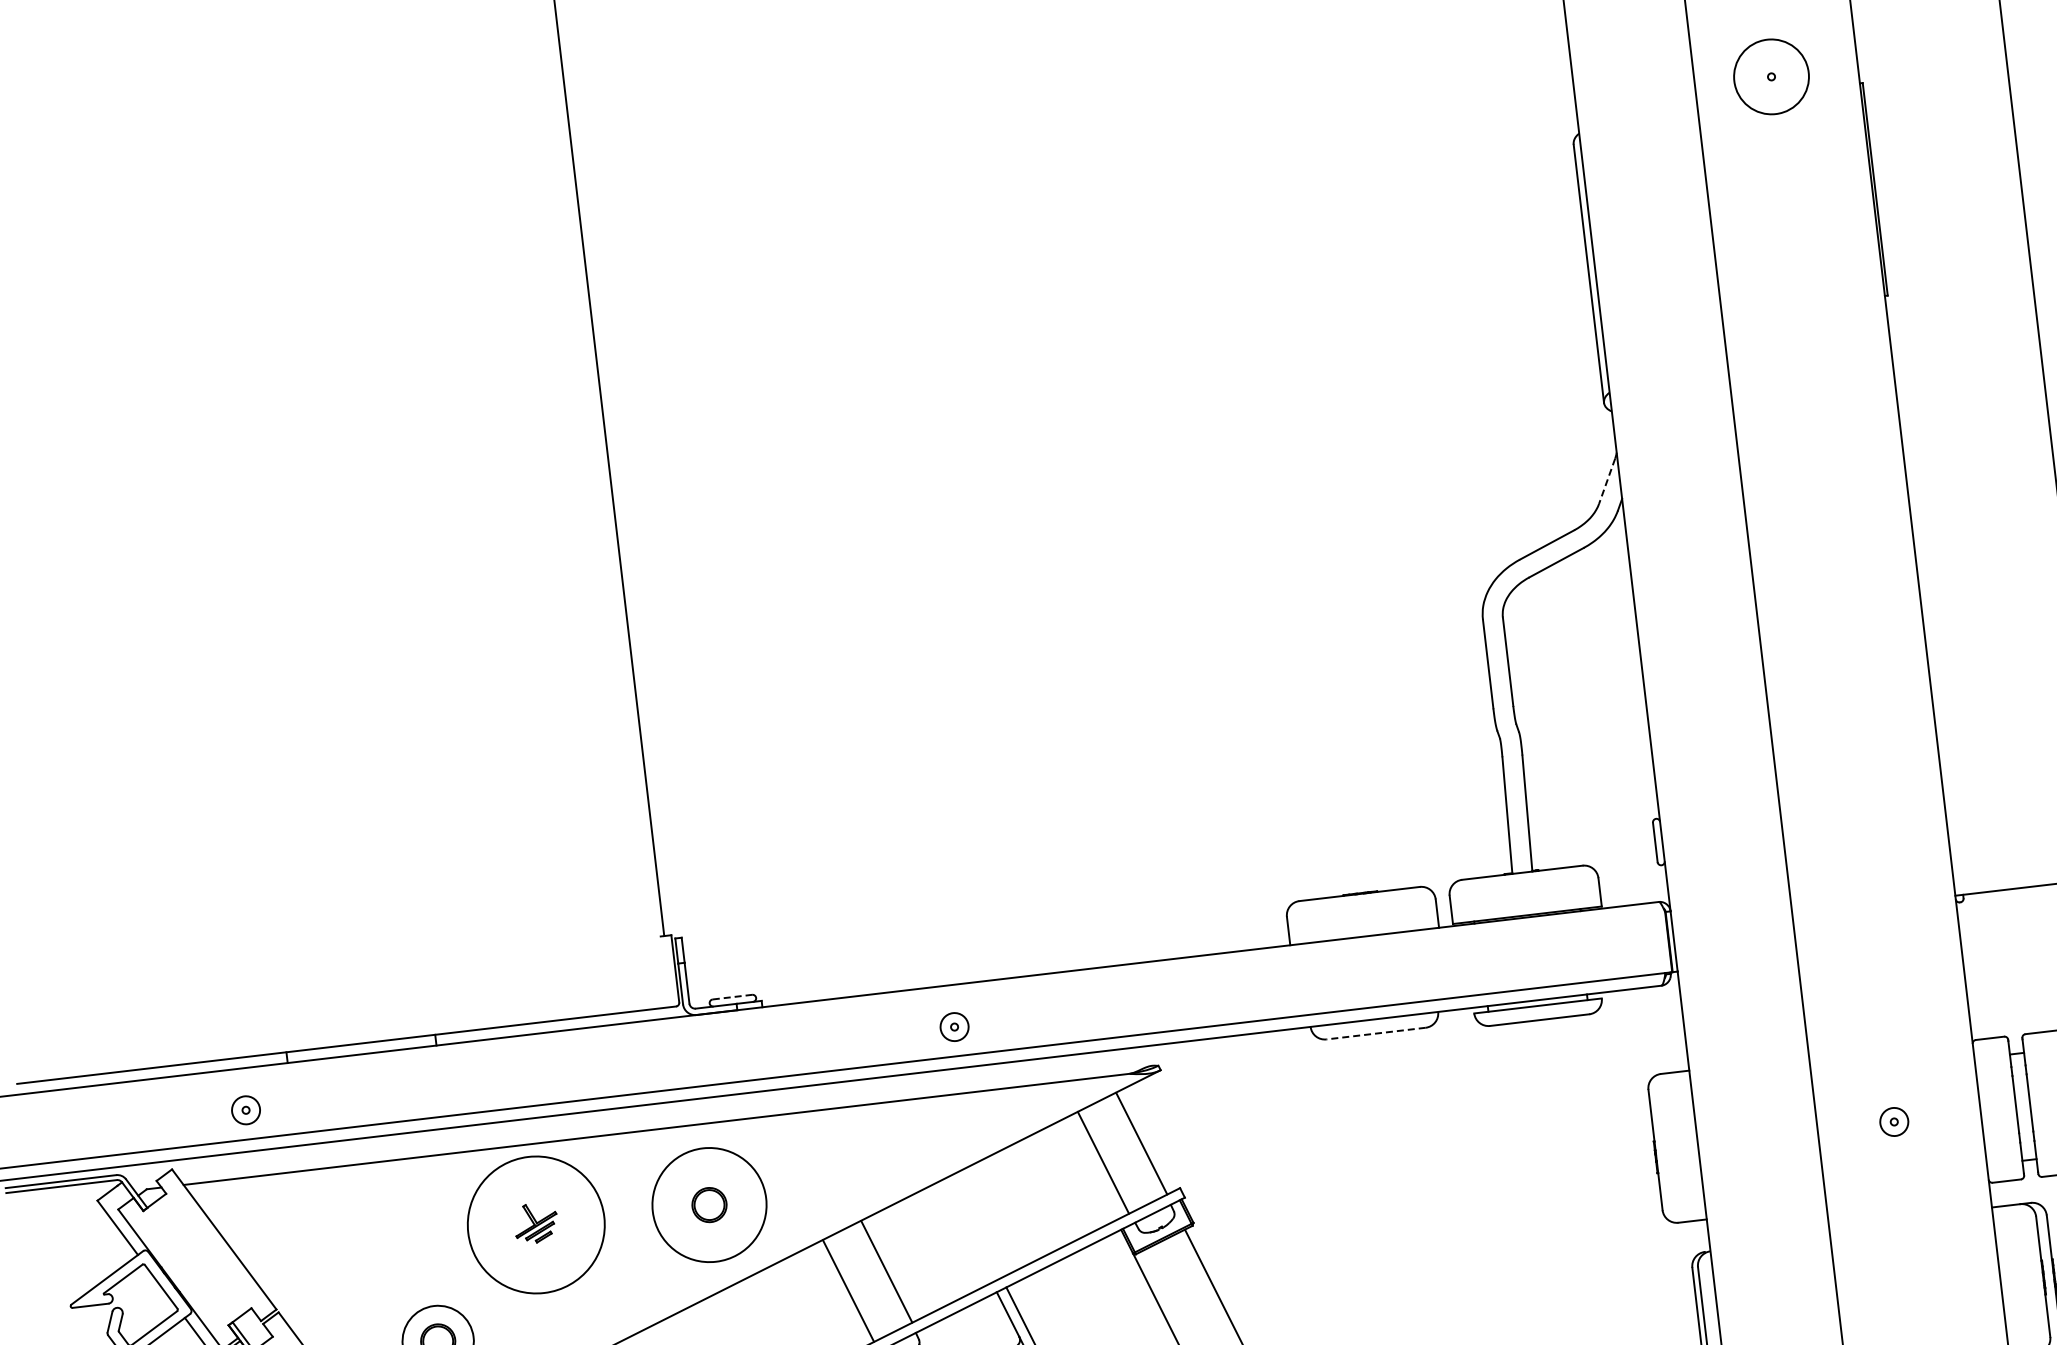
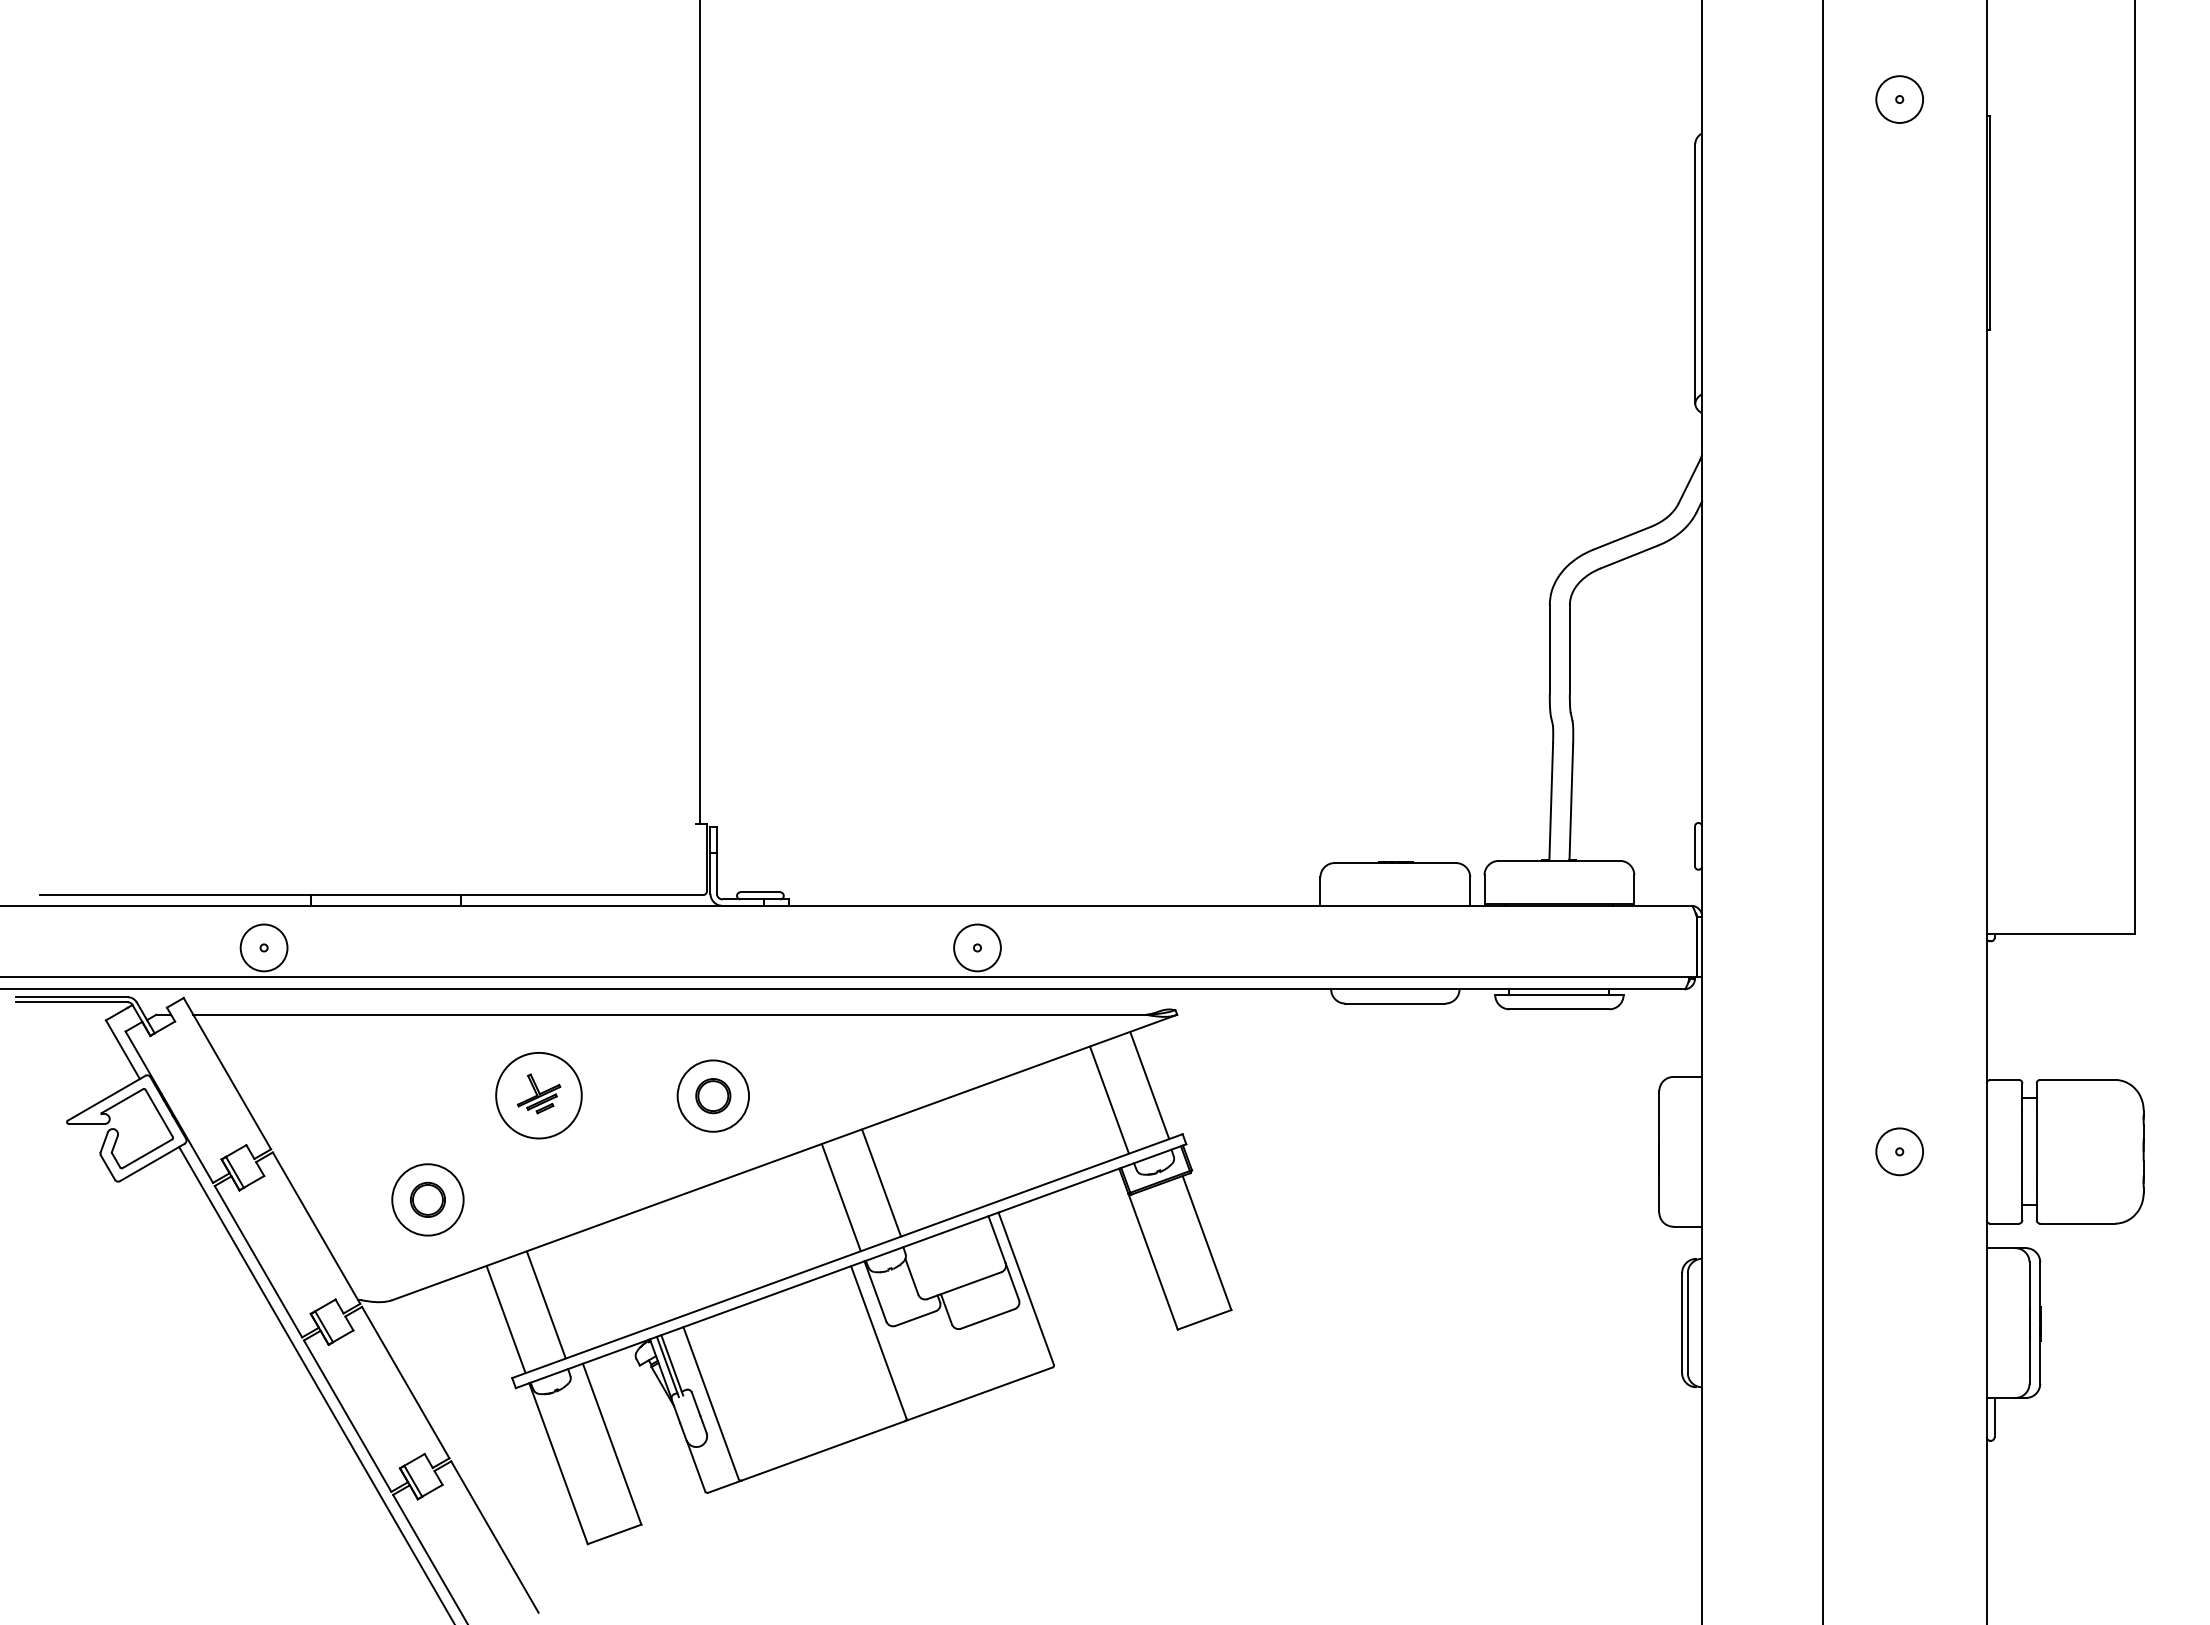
circle: (1771, 76) -> (1899, 99), size x0.62
line: (1607, 481) -> (1689, 482), dashed -> solid
line: (732, 997) -> (760, 892), dashed -> solid
circle: (954, 1026) -> (977, 947), size x1.67
line: (1376, 1033) -> (1395, 1003), dashed -> solid
circle: (245, 1109) -> (263, 947), size x1.67
circle: (1894, 1121) -> (1899, 1151), size x1.67
circle: (709, 1204) -> (713, 1095), size x0.62
circle: (535, 1224) -> (538, 1095), size x0.62

